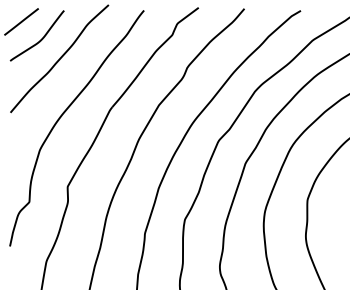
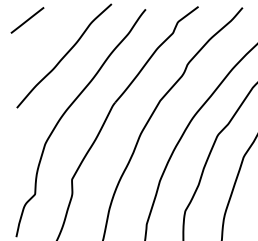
curve: (40, 39) -> (45, 37), removed

